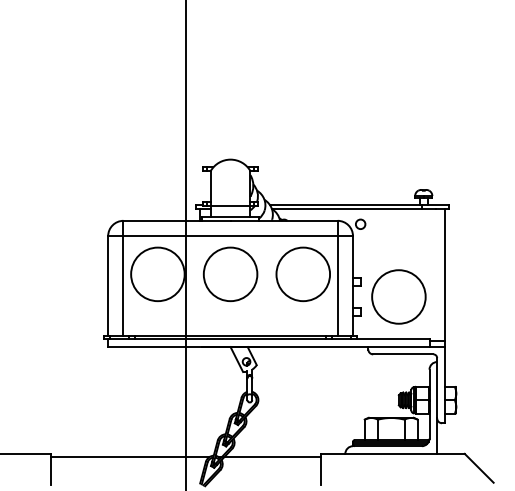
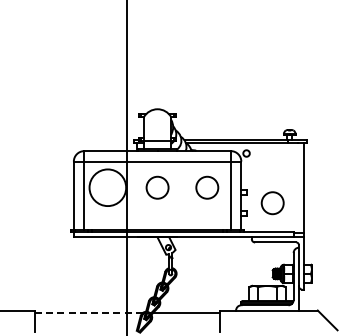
circle: (230, 274) -> (157, 187), size x0.6
circle: (303, 274) -> (207, 187), size x0.6
circle: (398, 295) -> (272, 202), size x0.6
line: (129, 458) -> (88, 313), solid -> dashed

